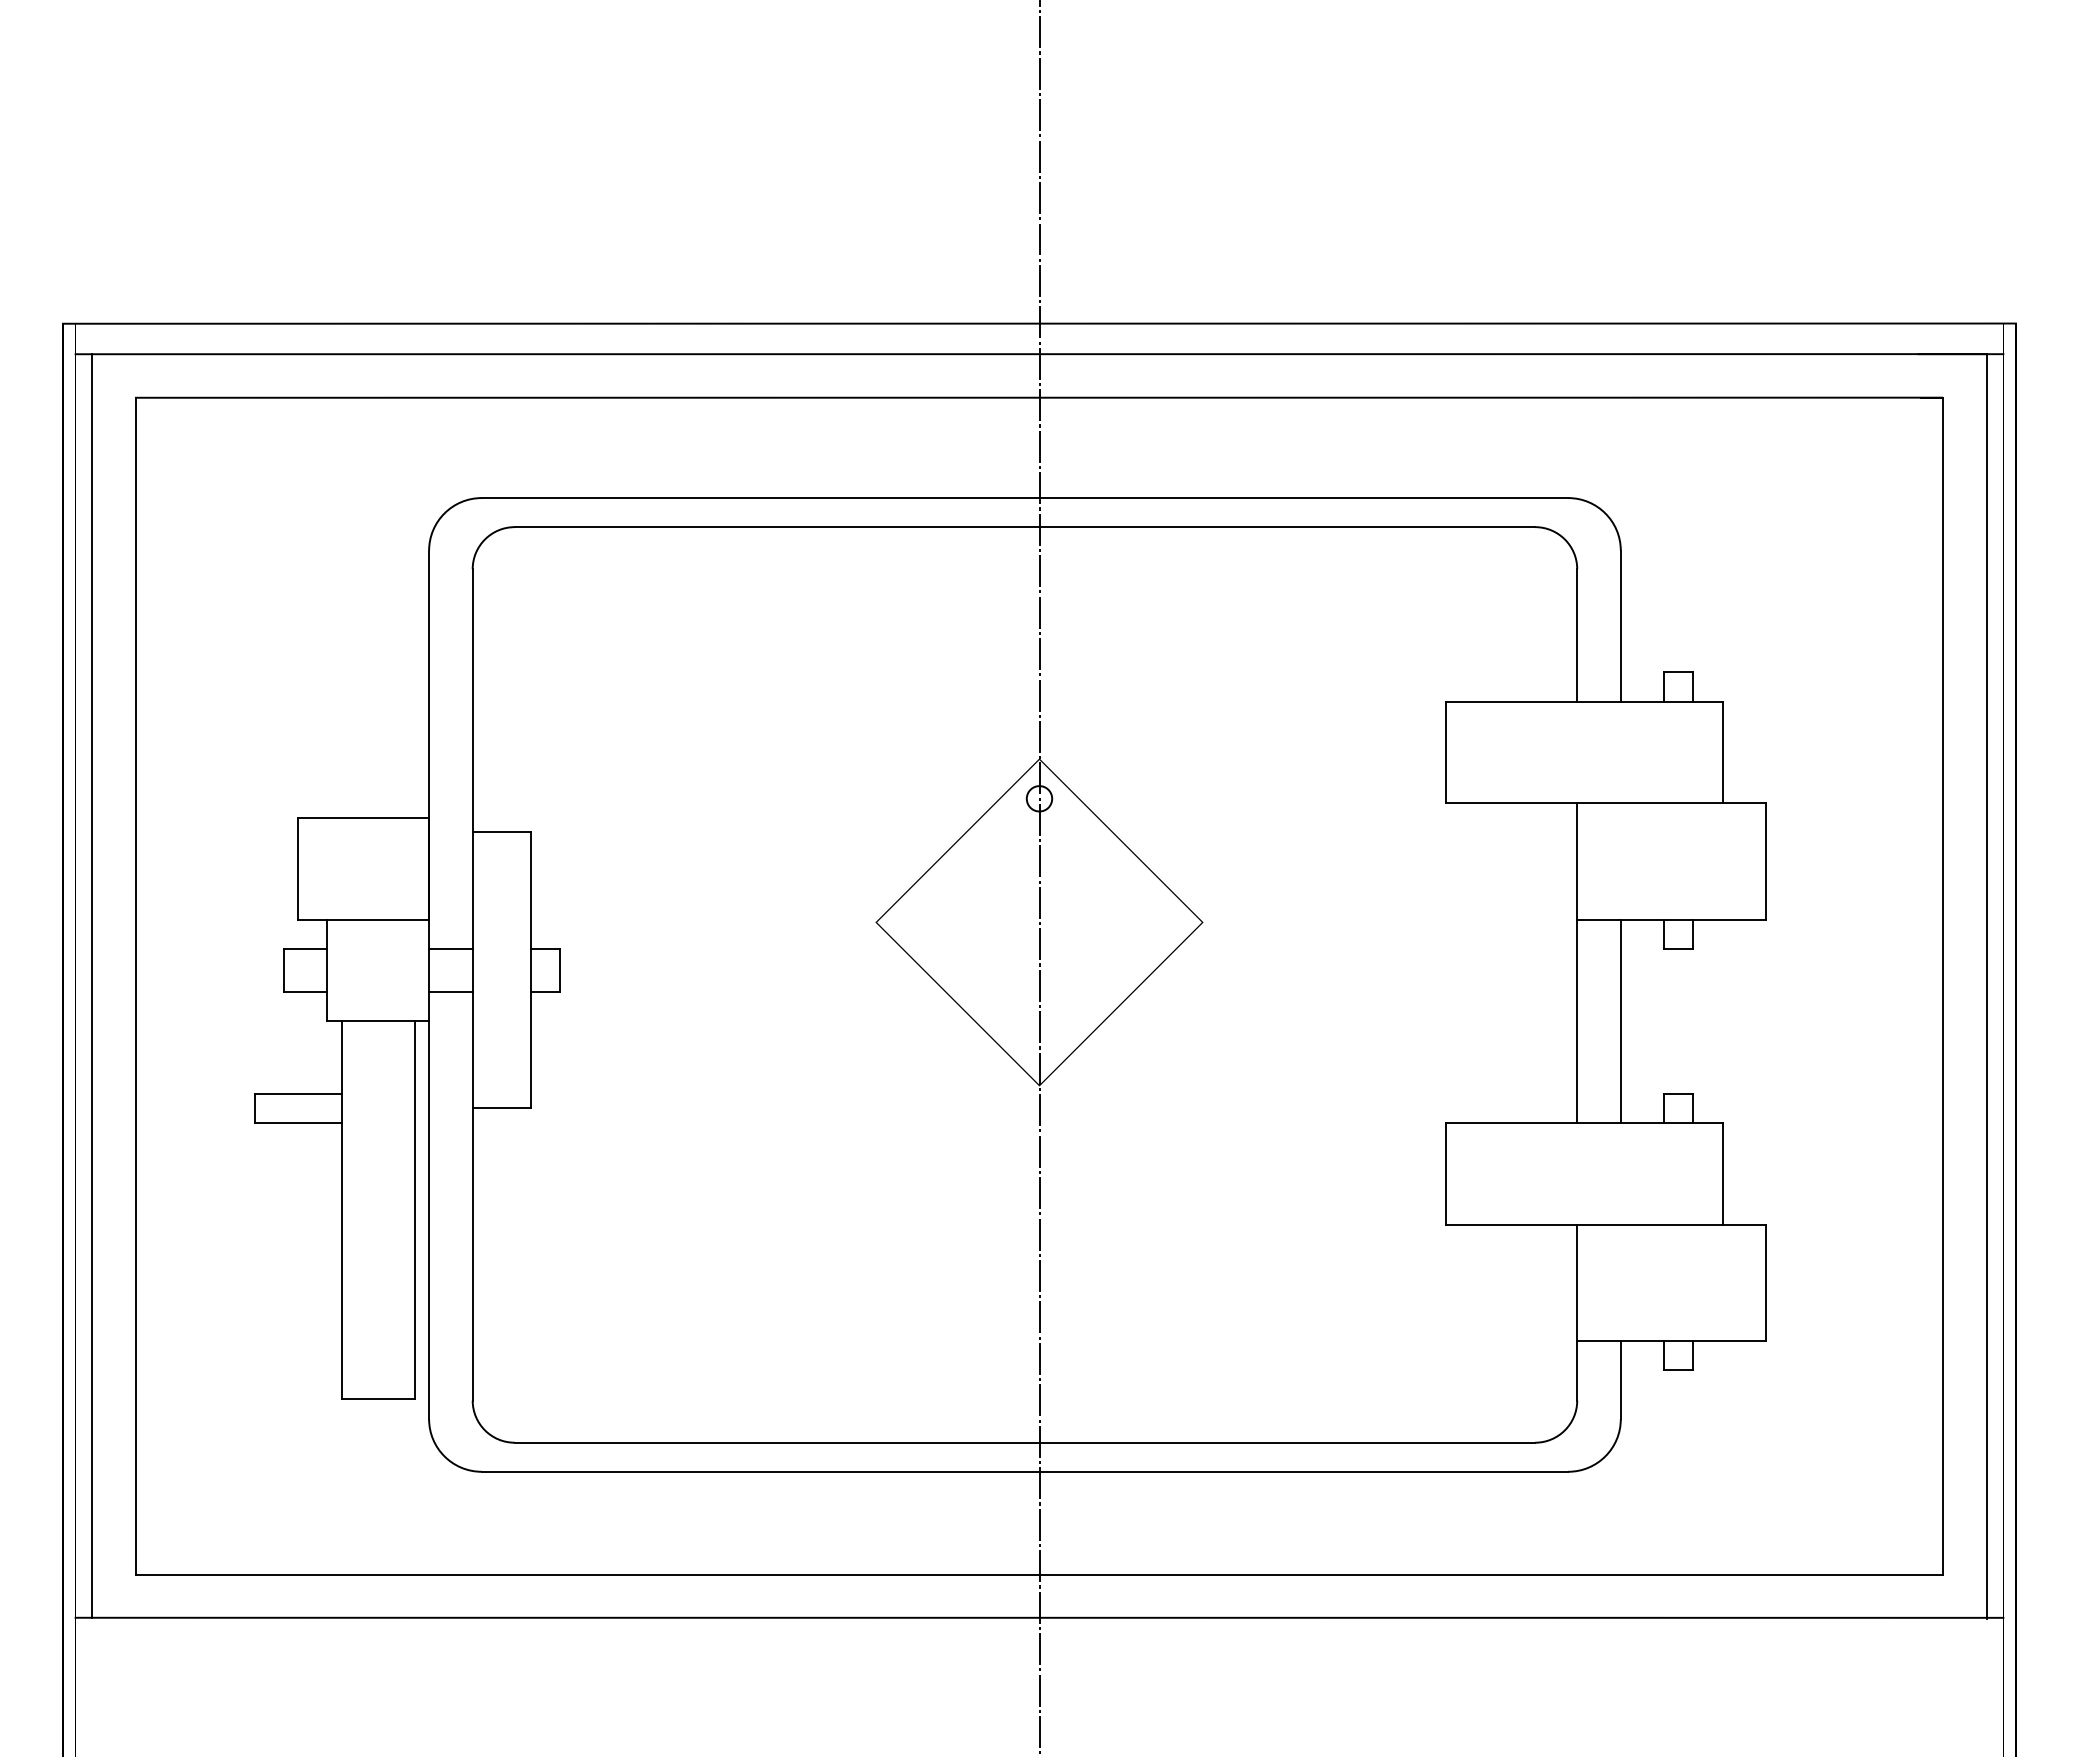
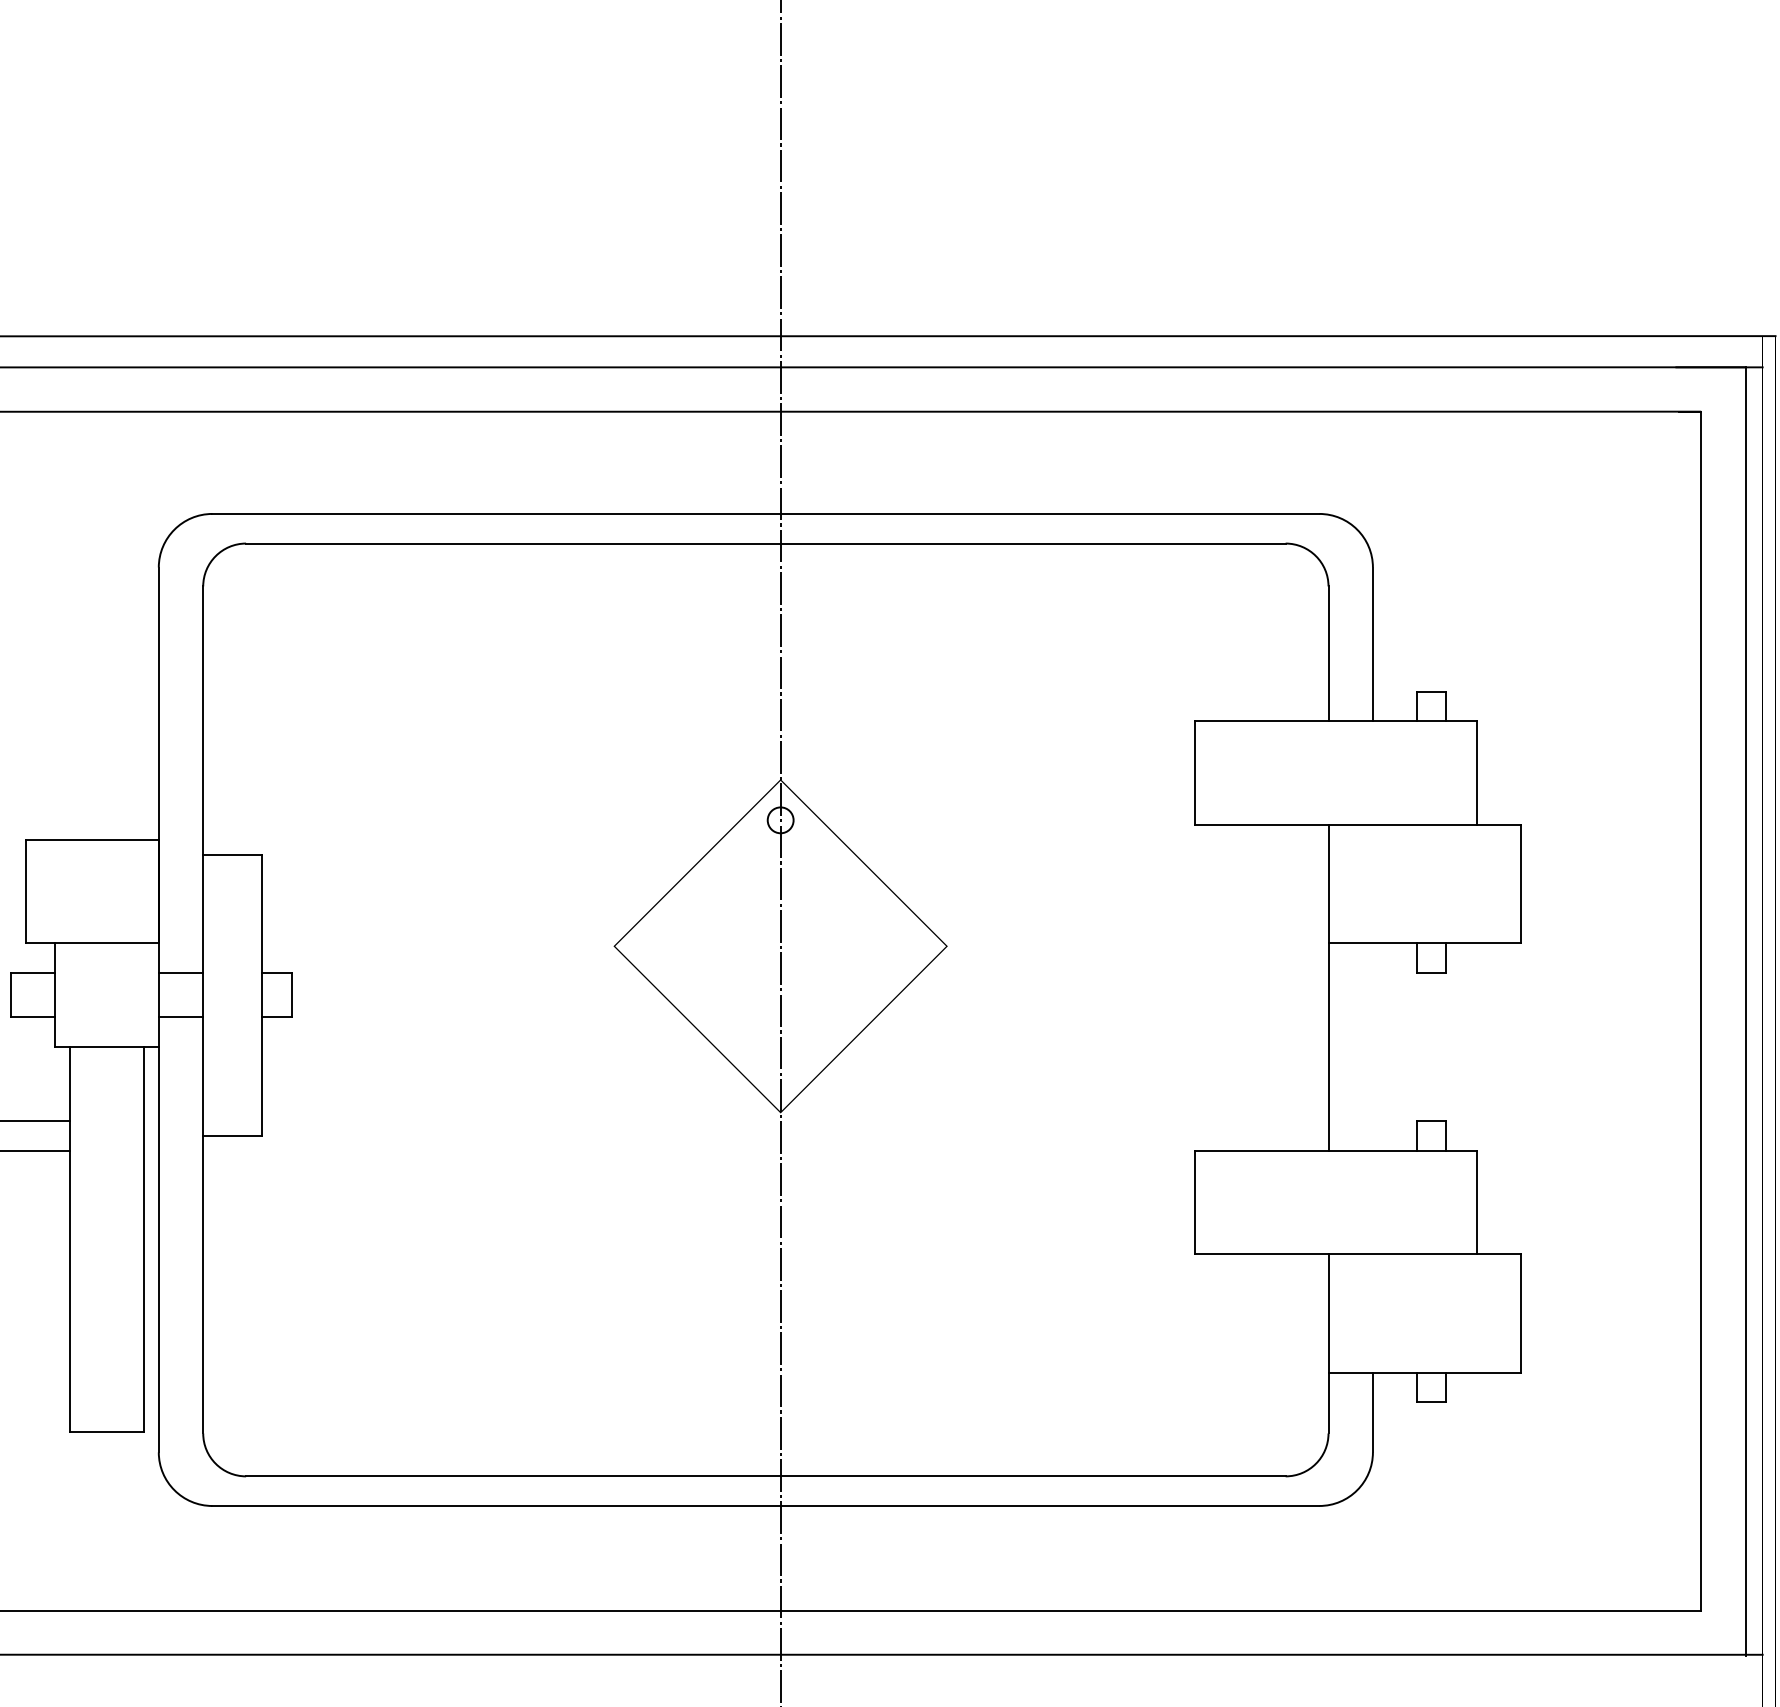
line: (1620, 1021) -> (1372, 1047), removed

